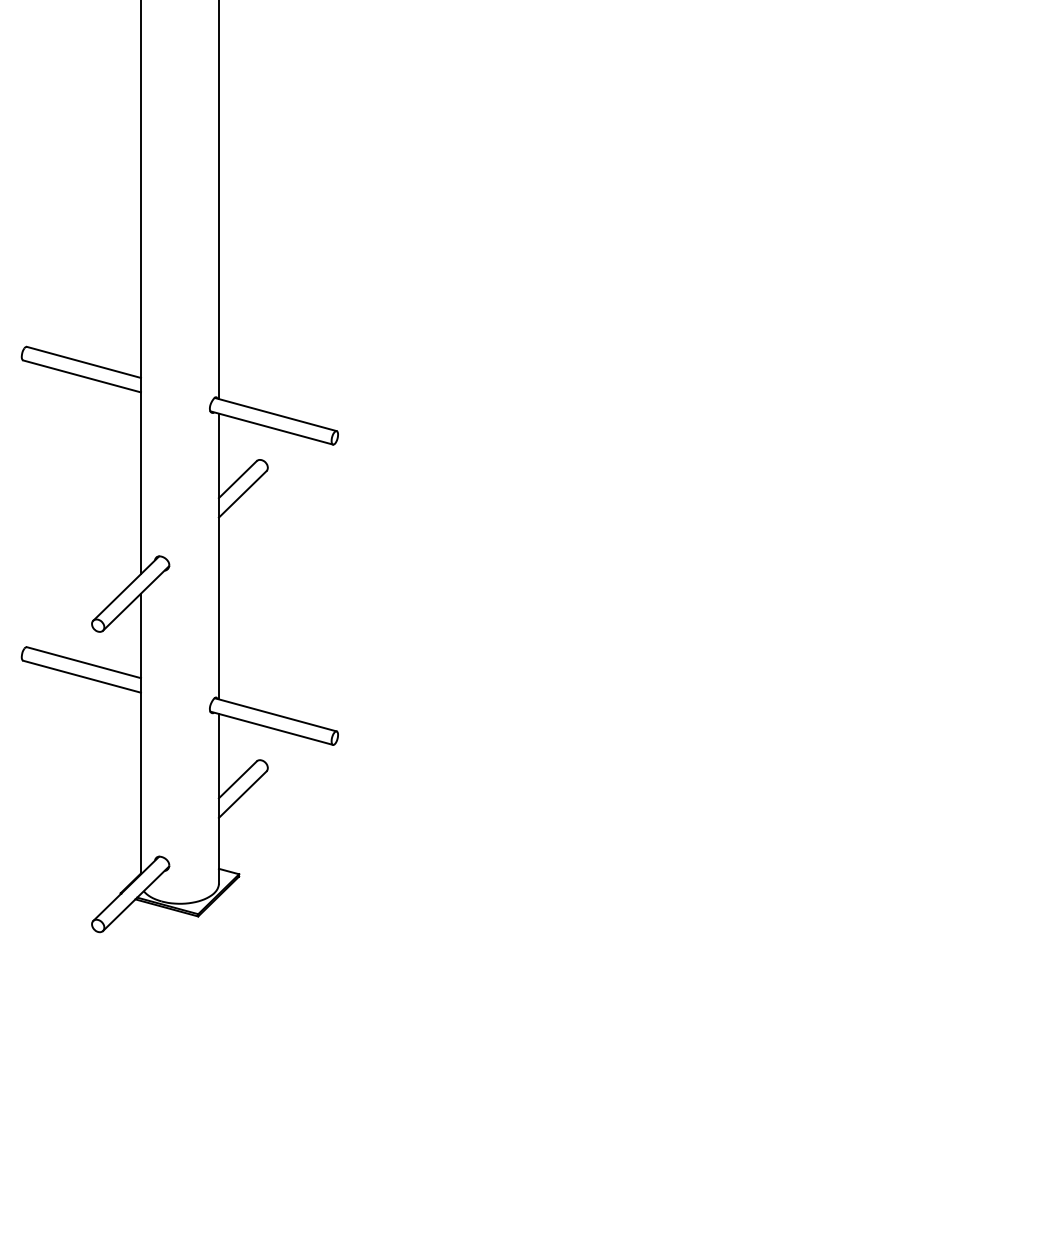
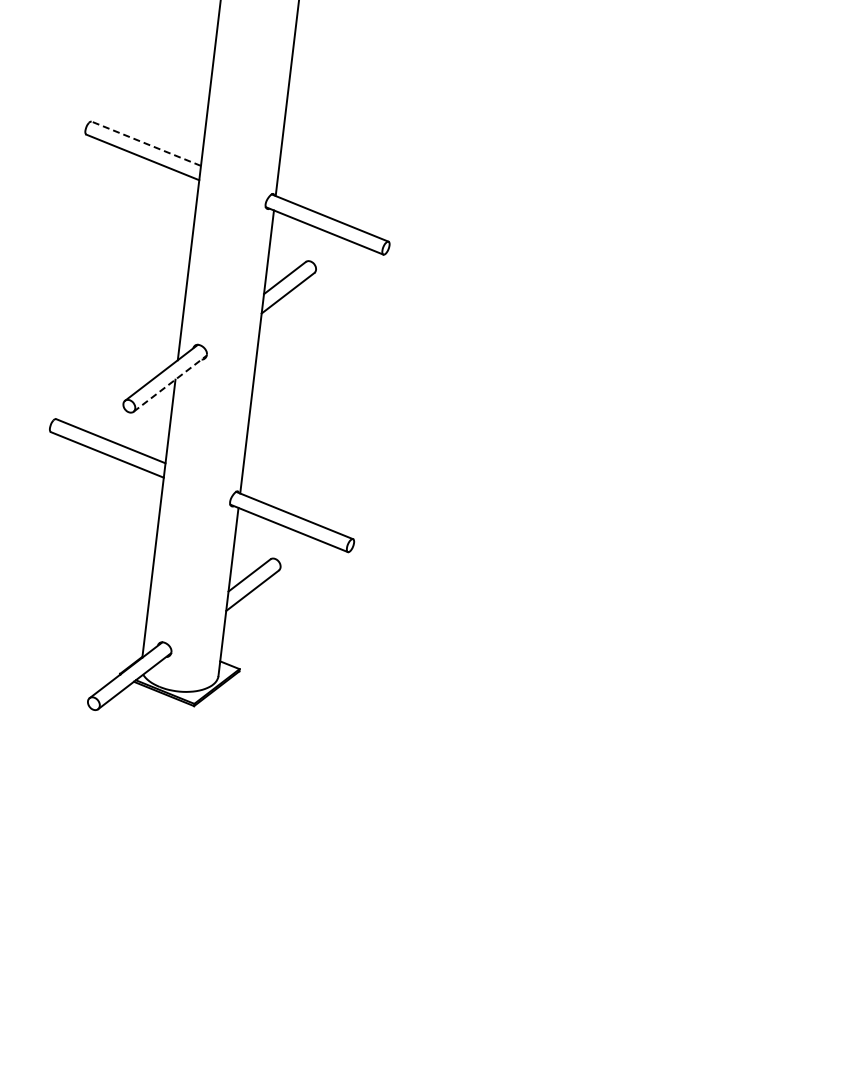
line: (83, 362) -> (145, 143), solid -> dashed
line: (136, 598) -> (170, 383), solid -> dashed

